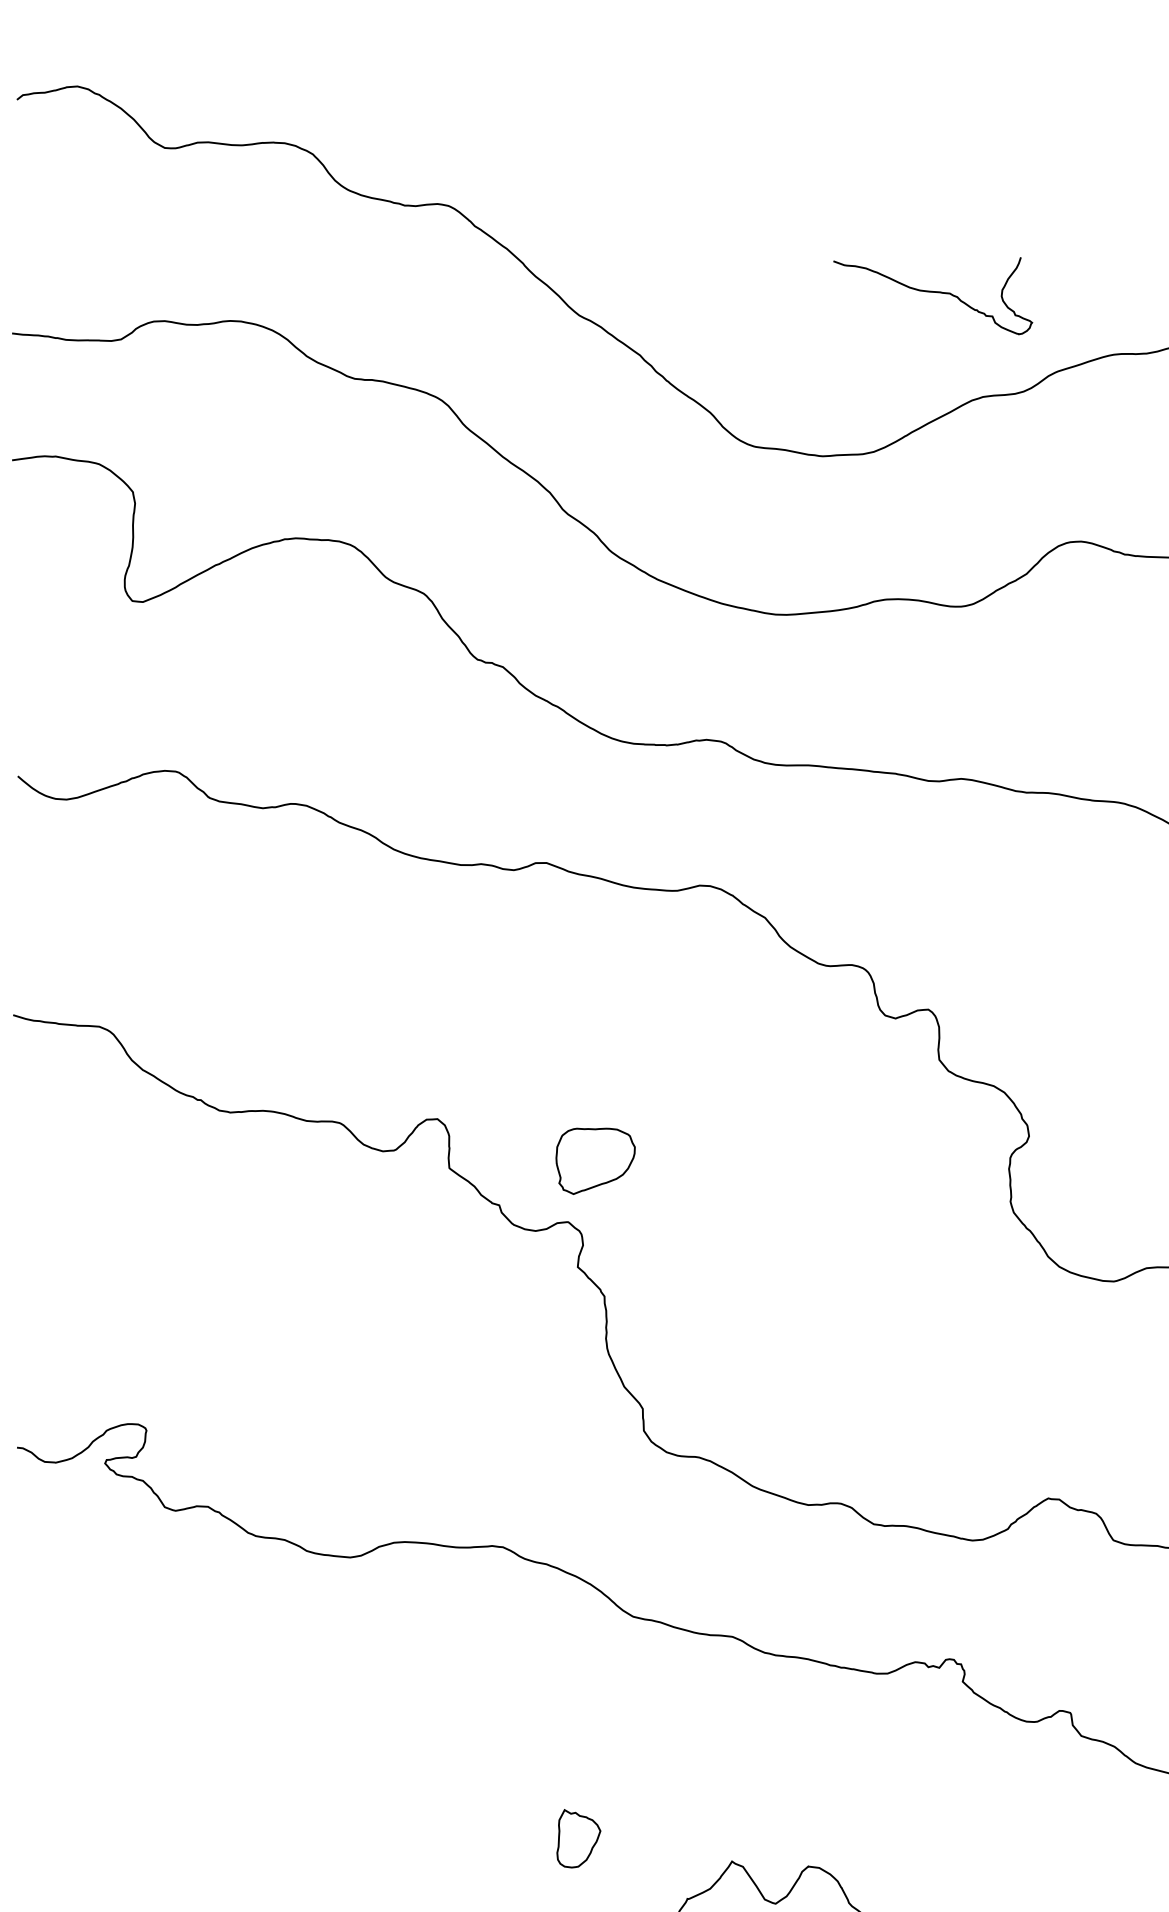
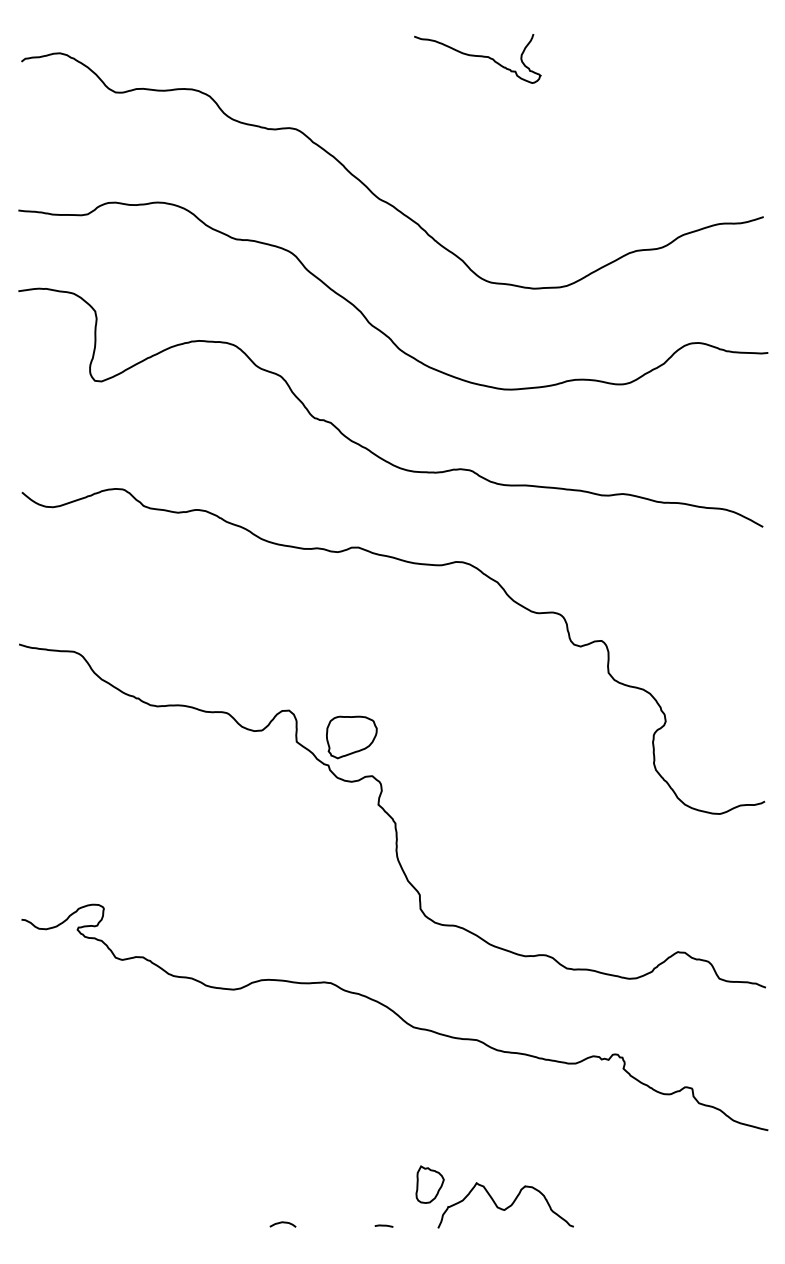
curve: (932, 292) -> (477, 56), moved
part: (595, 1161) -> (351, 737), moved
part: (577, 1838) -> (429, 1184), moved

